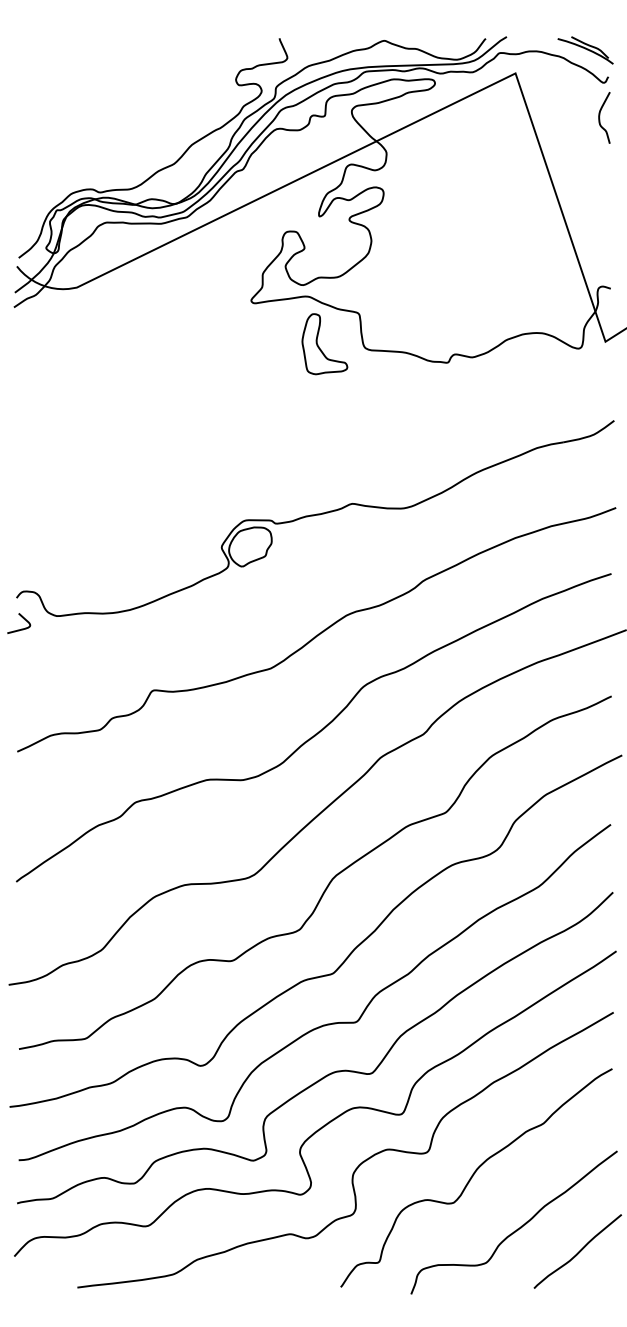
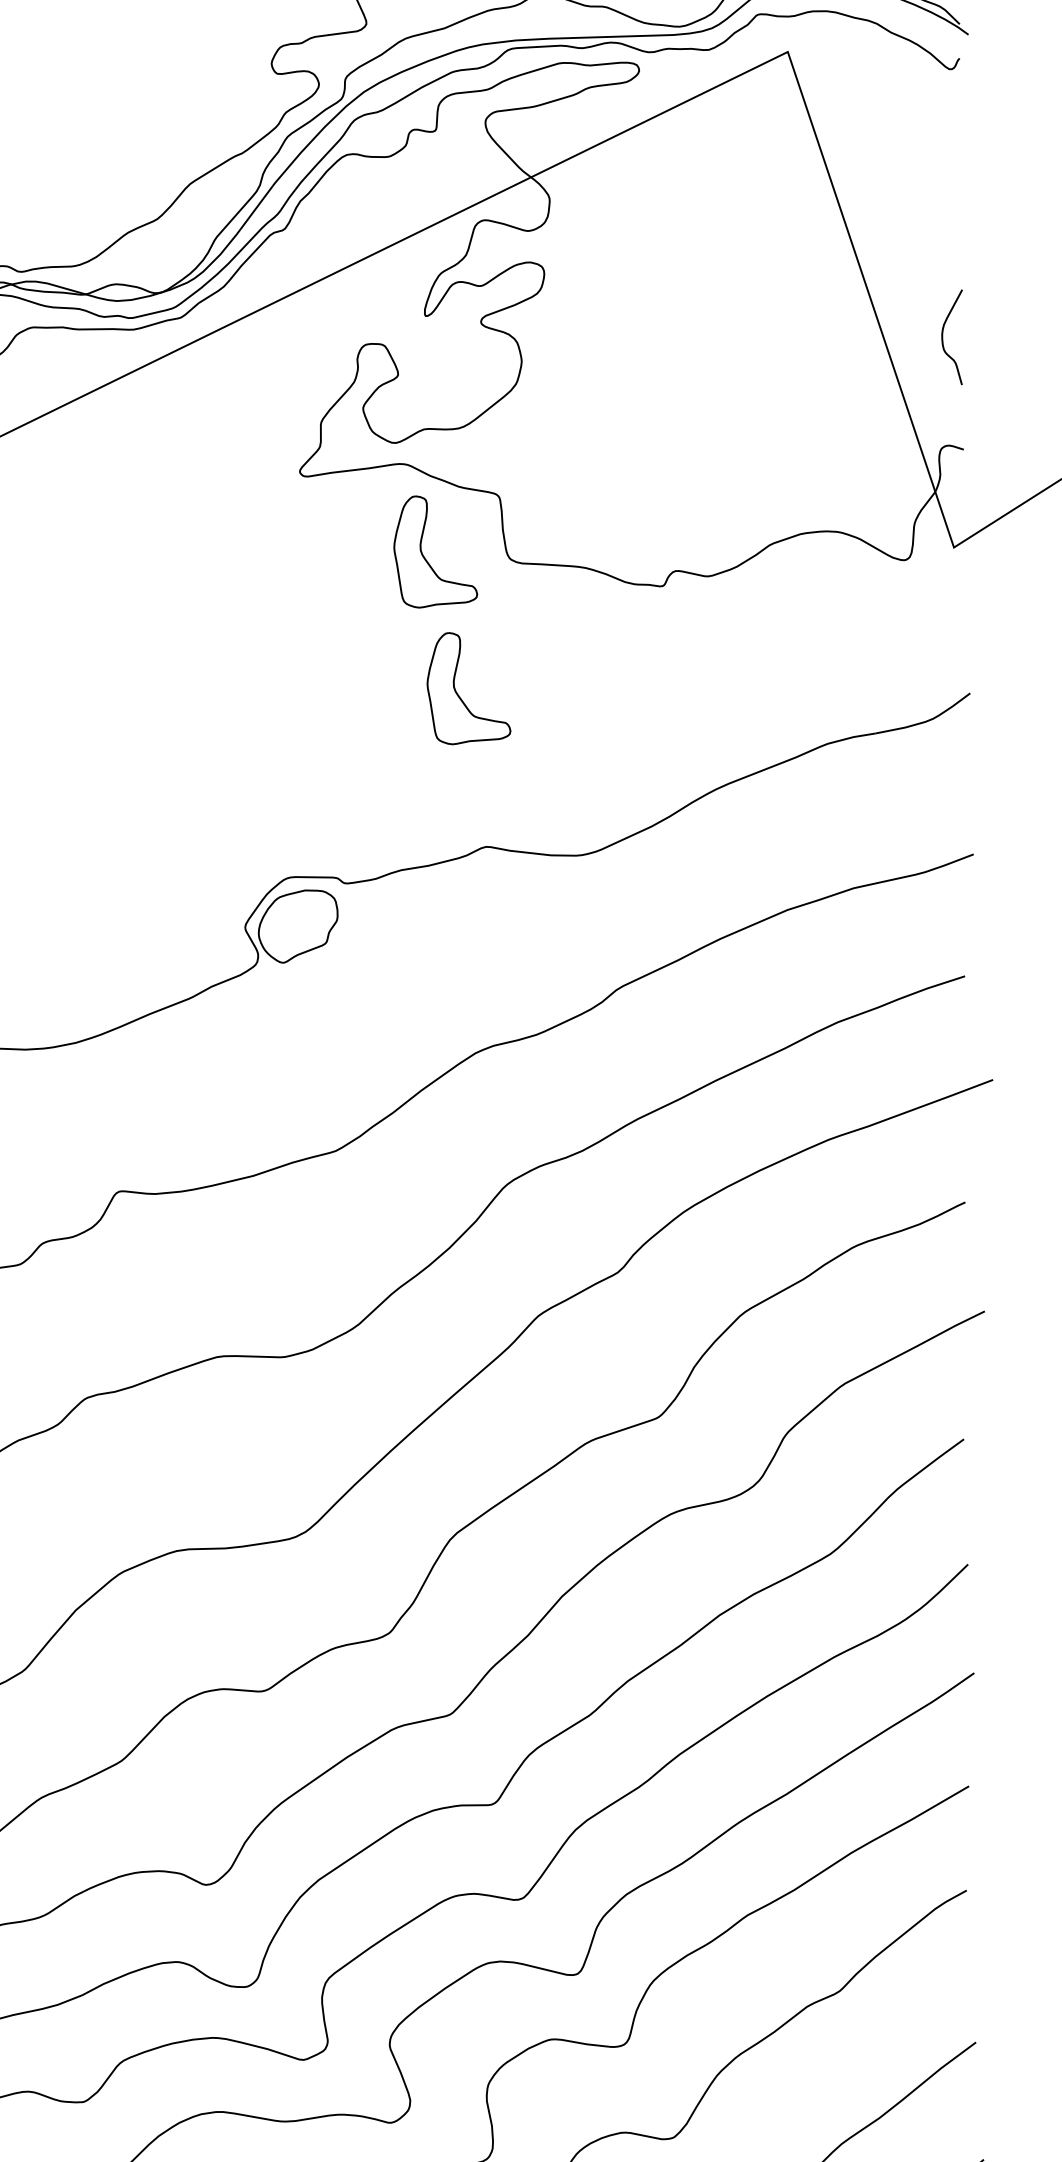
curve: (600, 117) -> (944, 336), moved
part: (342, 418) -> (468, 689), added

